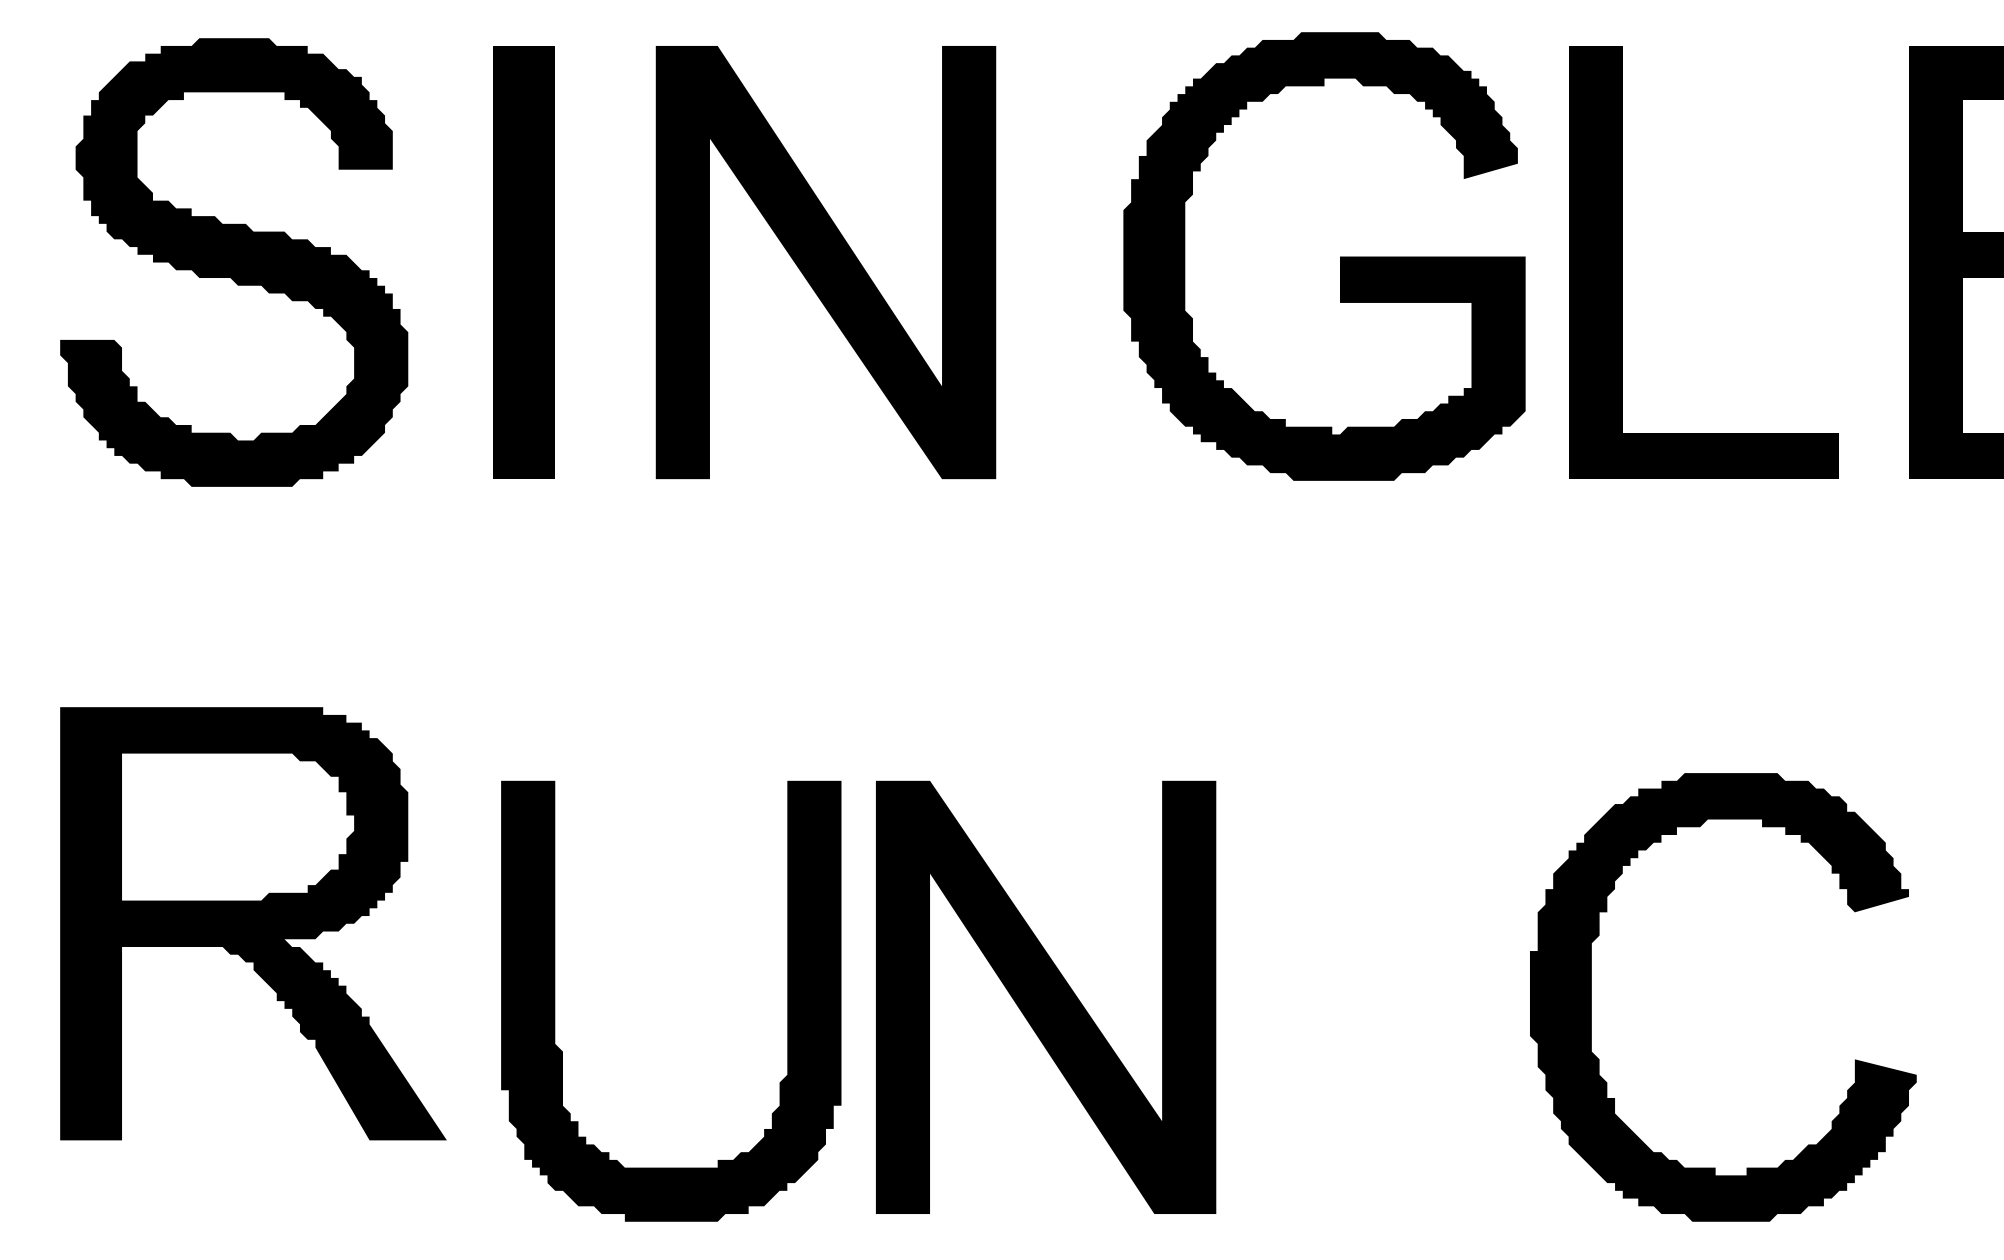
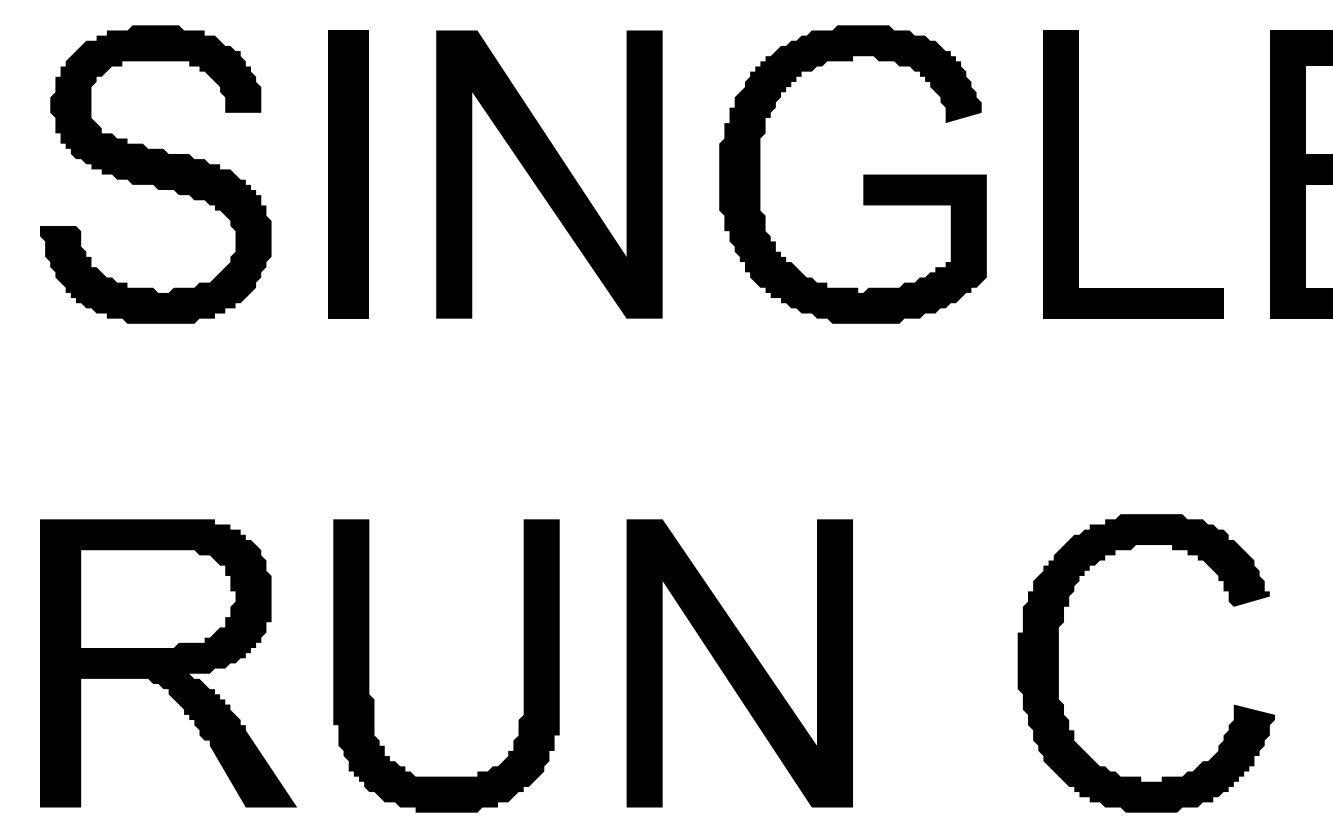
part: (1340, 256) -> (863, 174), moved
part: (253, 923) -> (168, 663), moved
part: (1045, 997) -> (739, 663), moved

